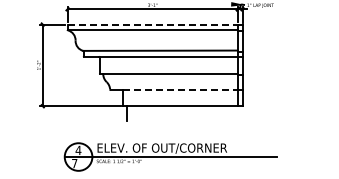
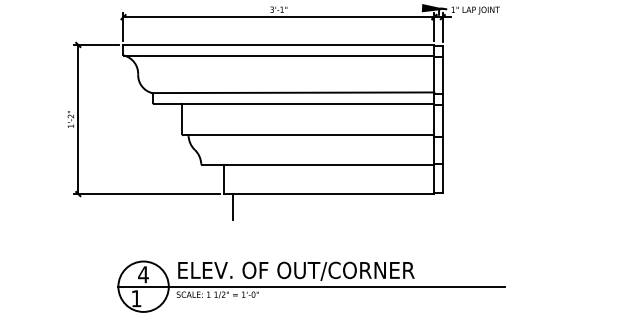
line: (153, 24) -> (280, 44), dashed -> solid
line: (180, 90) -> (329, 165), dashed -> solid
text: (74, 163) -> (136, 298), 7 -> 1

